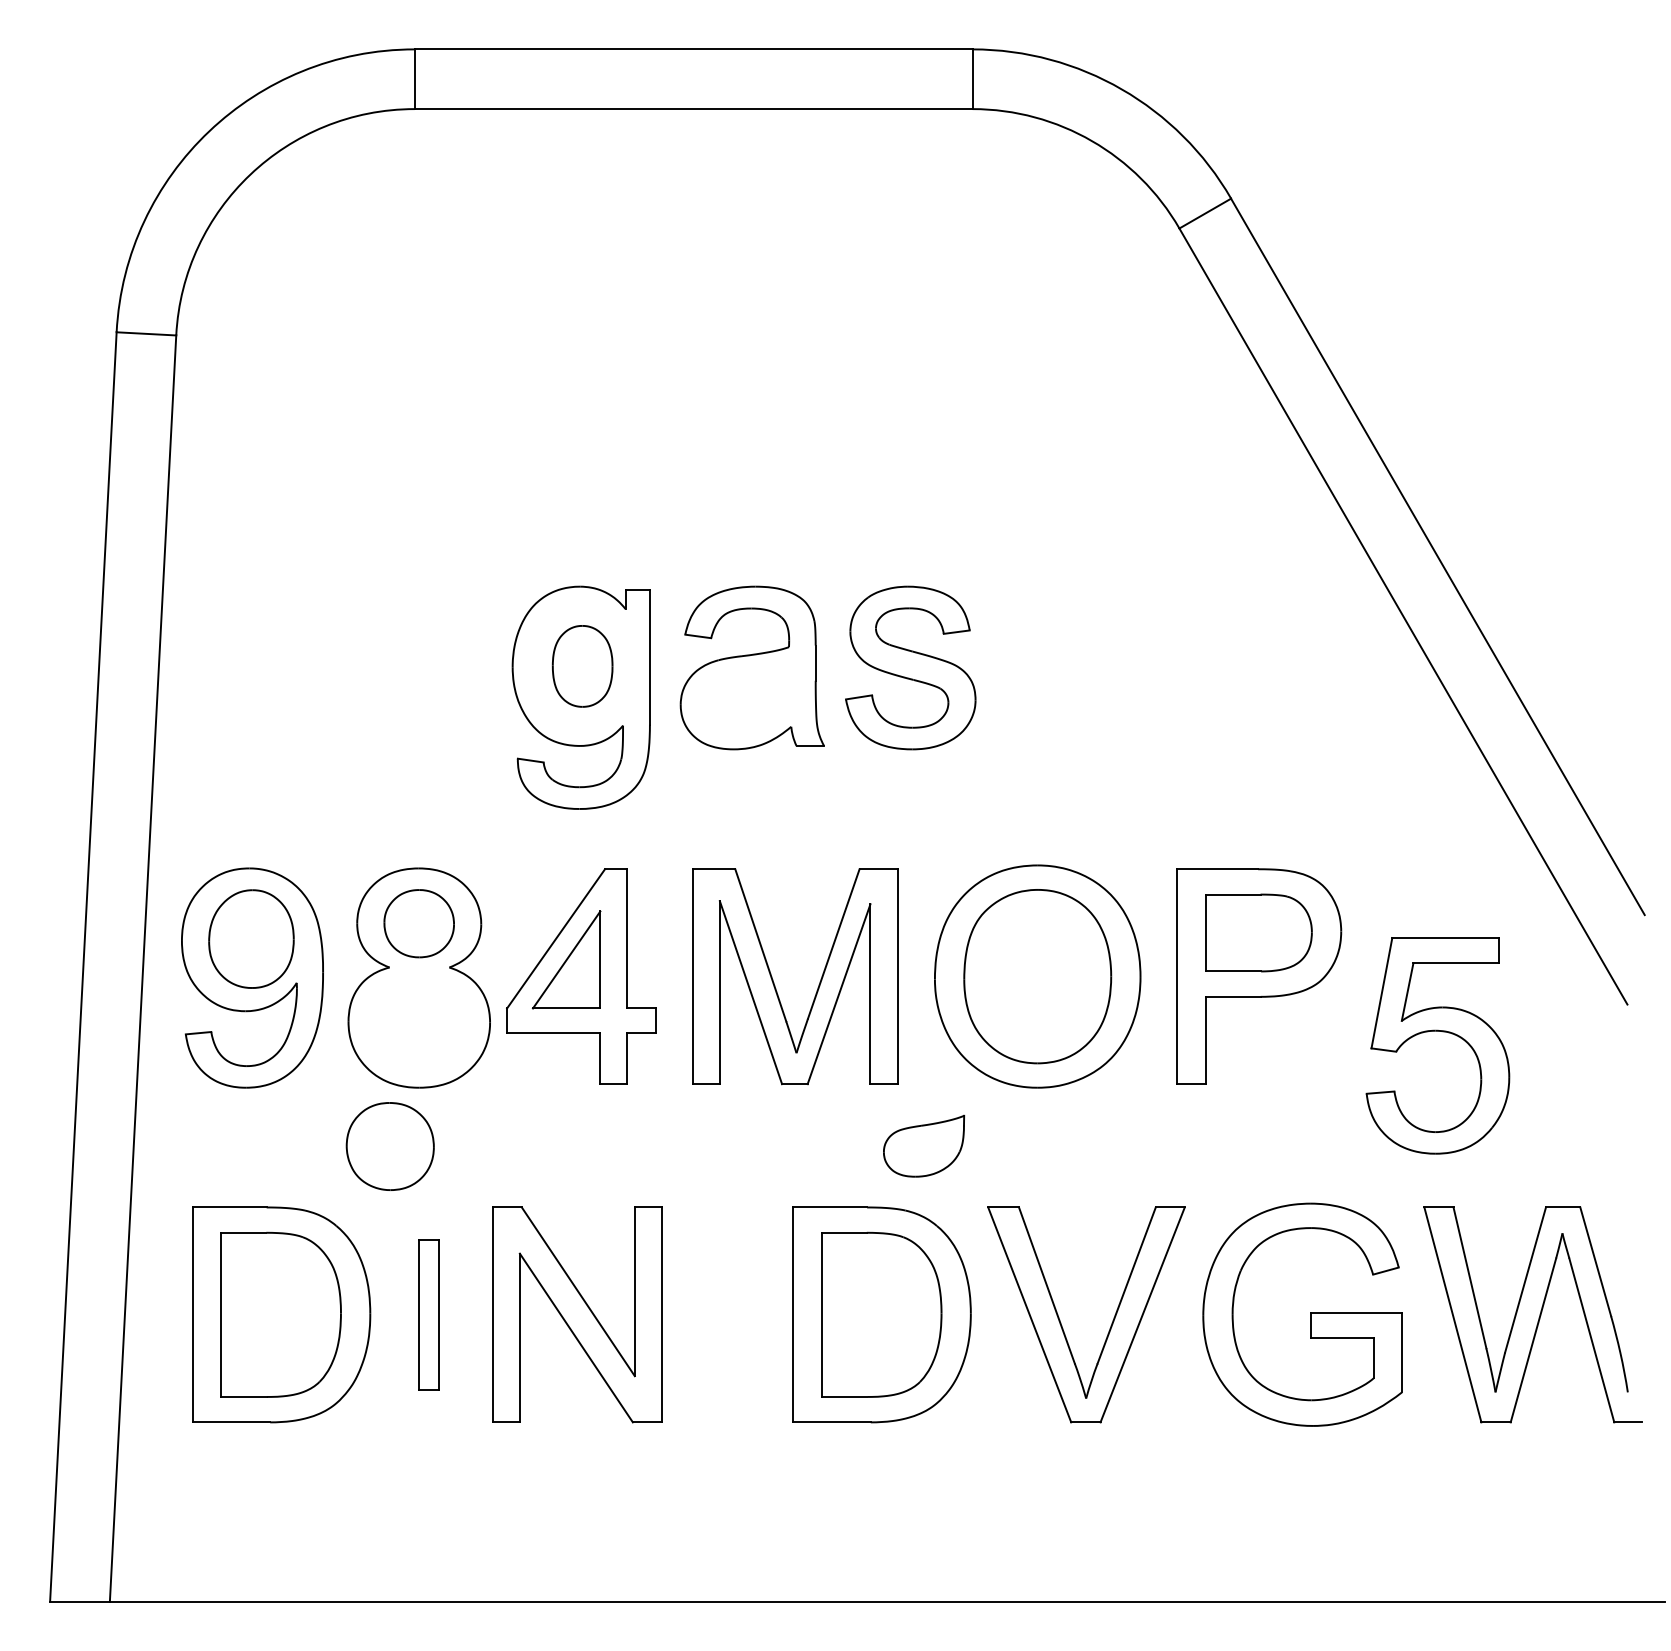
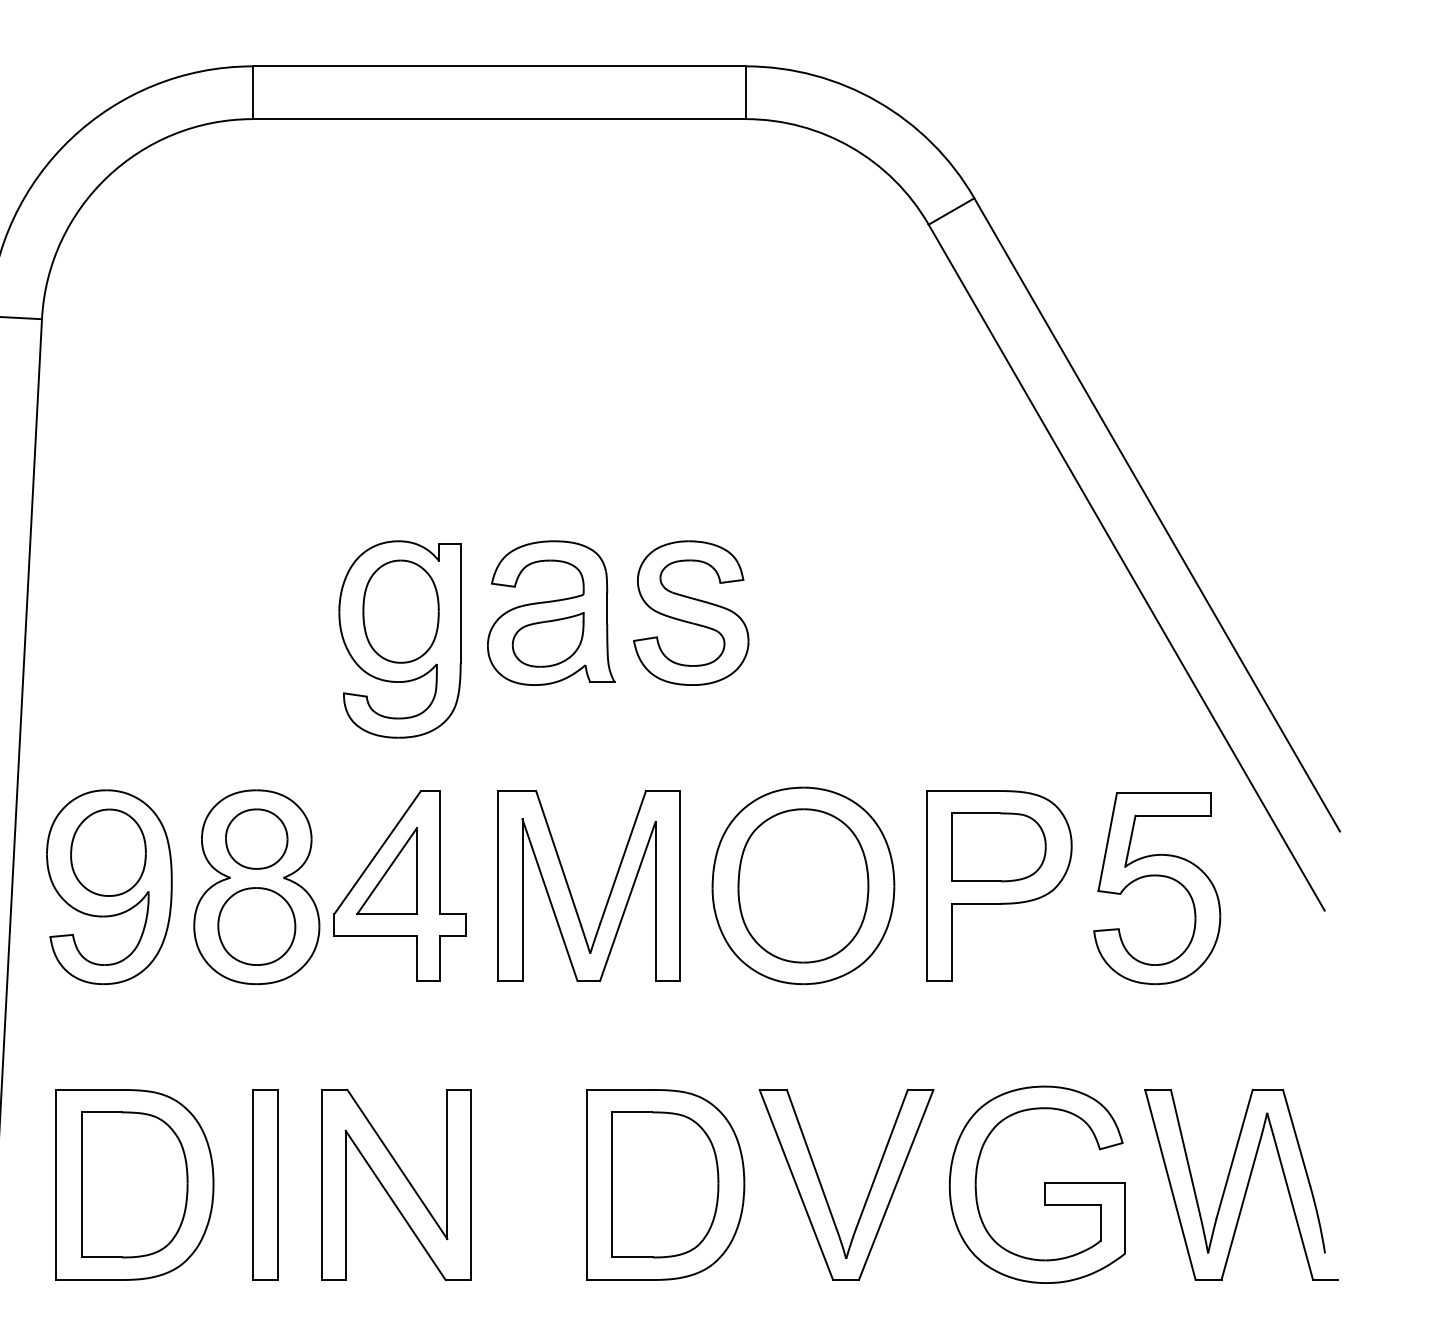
part: (582, 666) -> (401, 611), size x1.43
part: (1442, 1032) -> (1161, 876), moved
part: (924, 1145) -> (548, 639), moved
part: (389, 1146) -> (256, 926), moved
part: (428, 1314) -> (264, 1184), size x1.43

